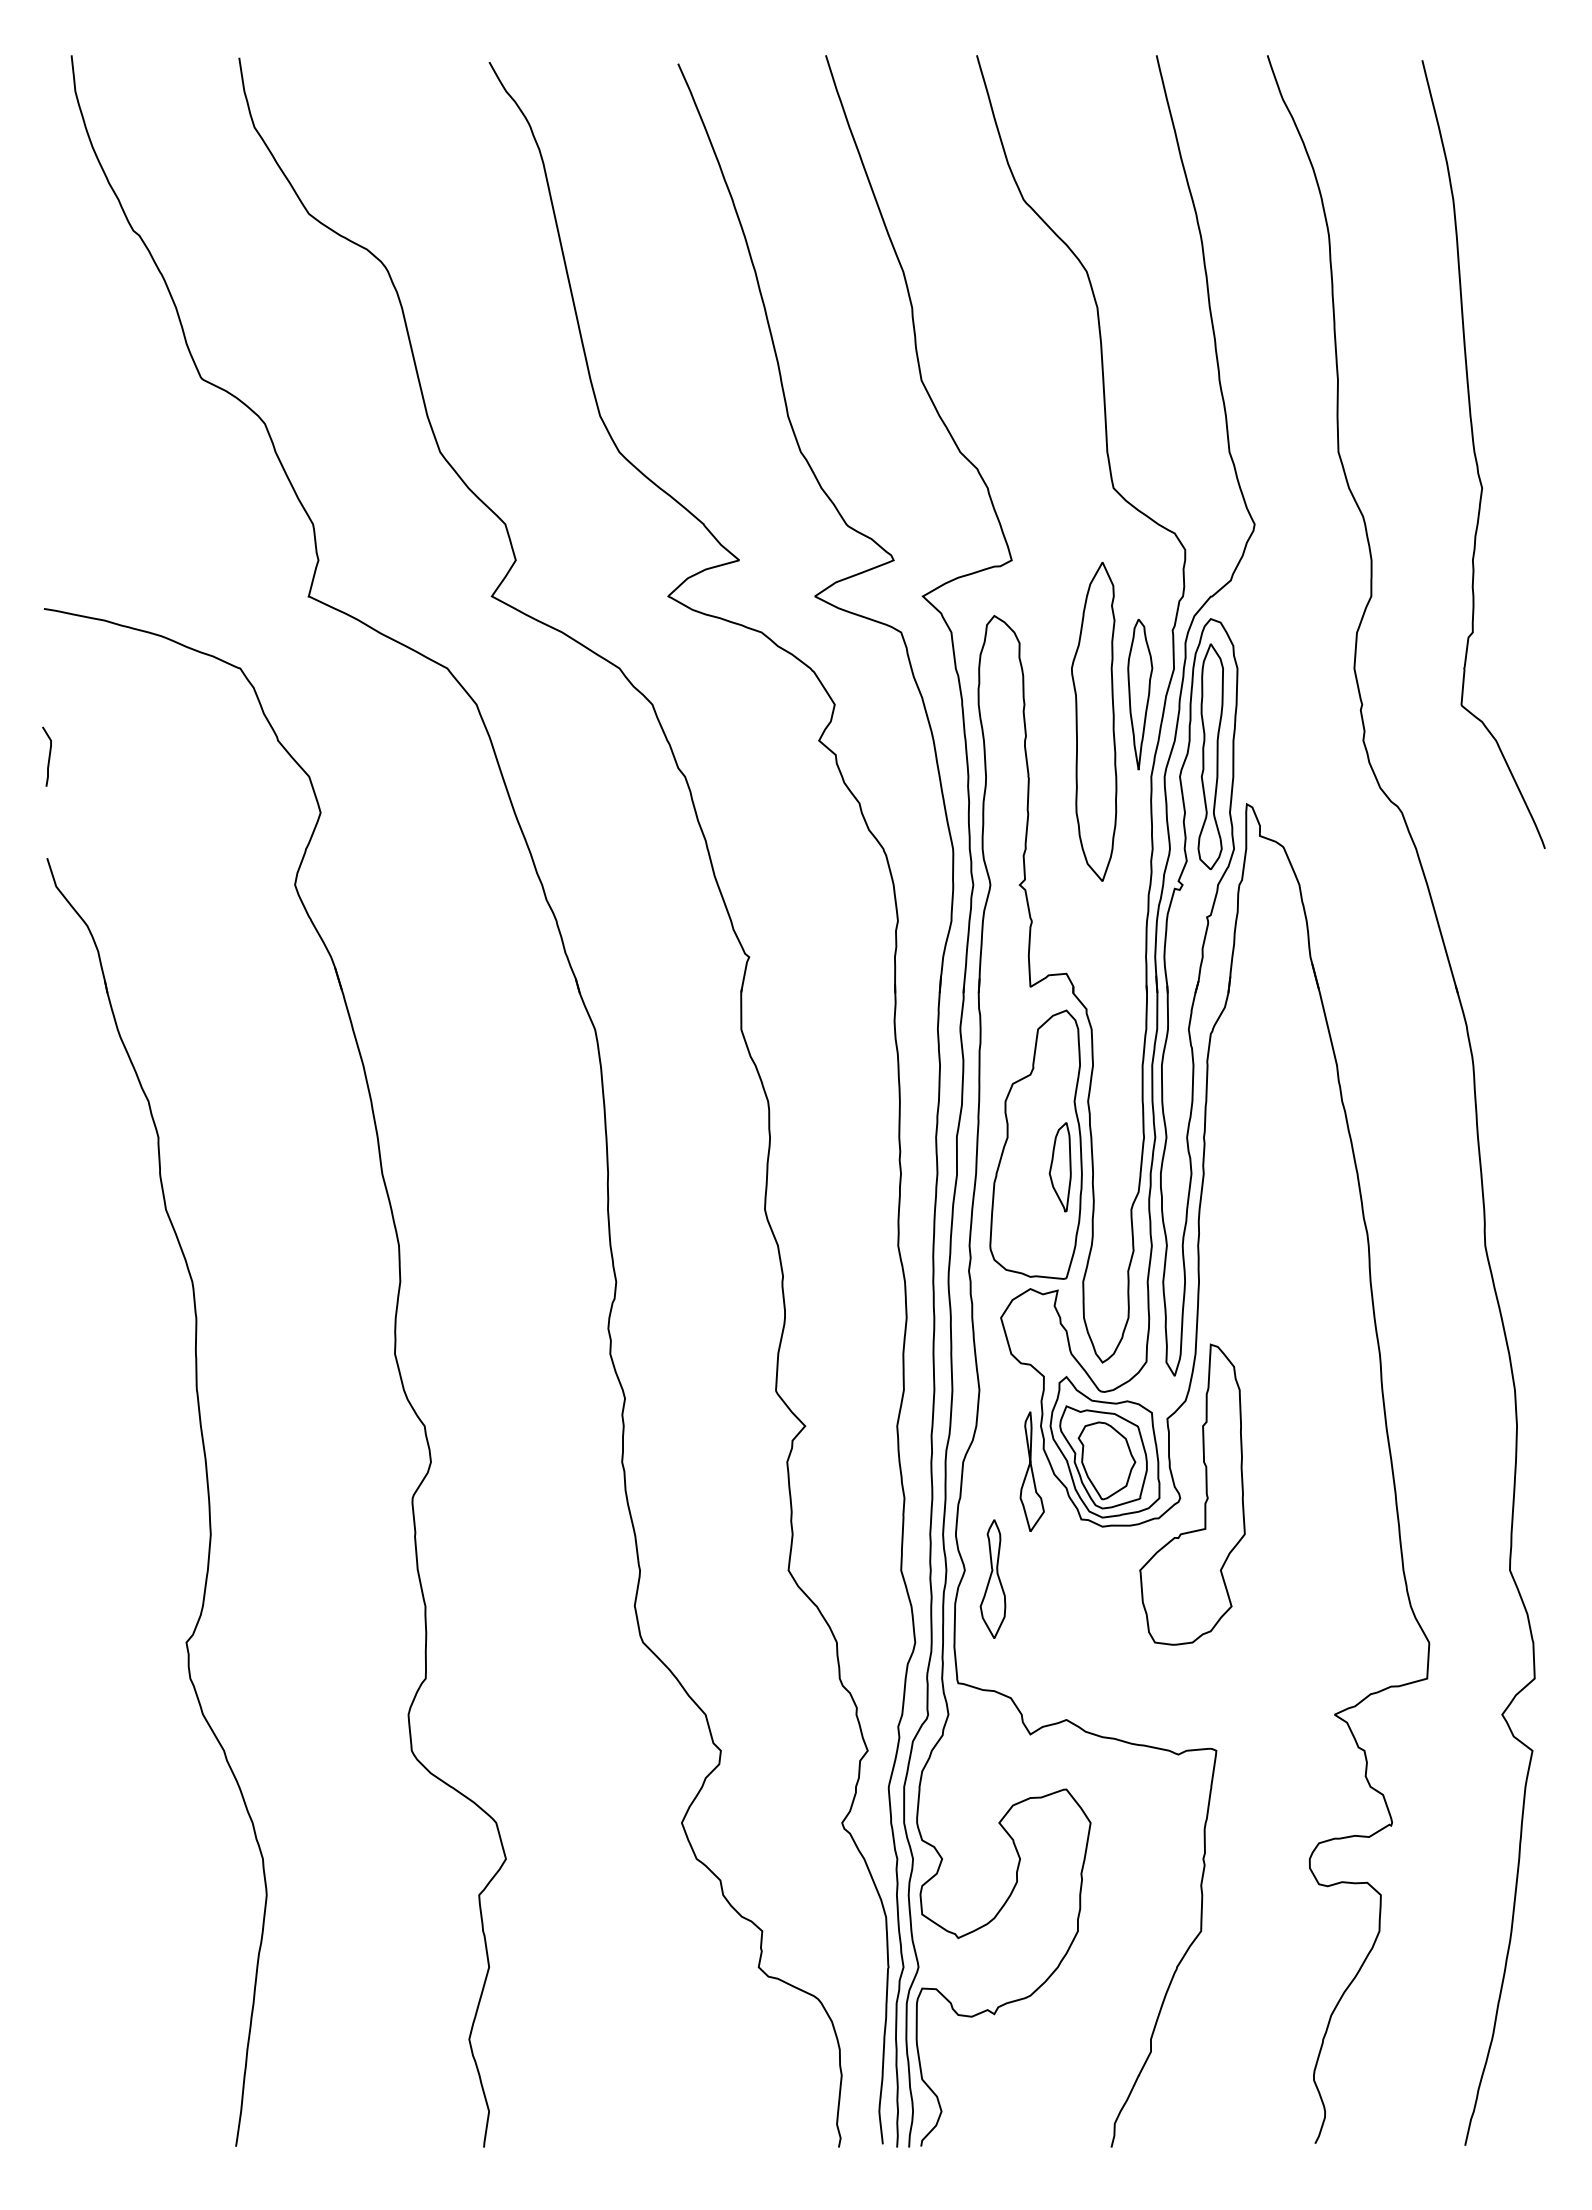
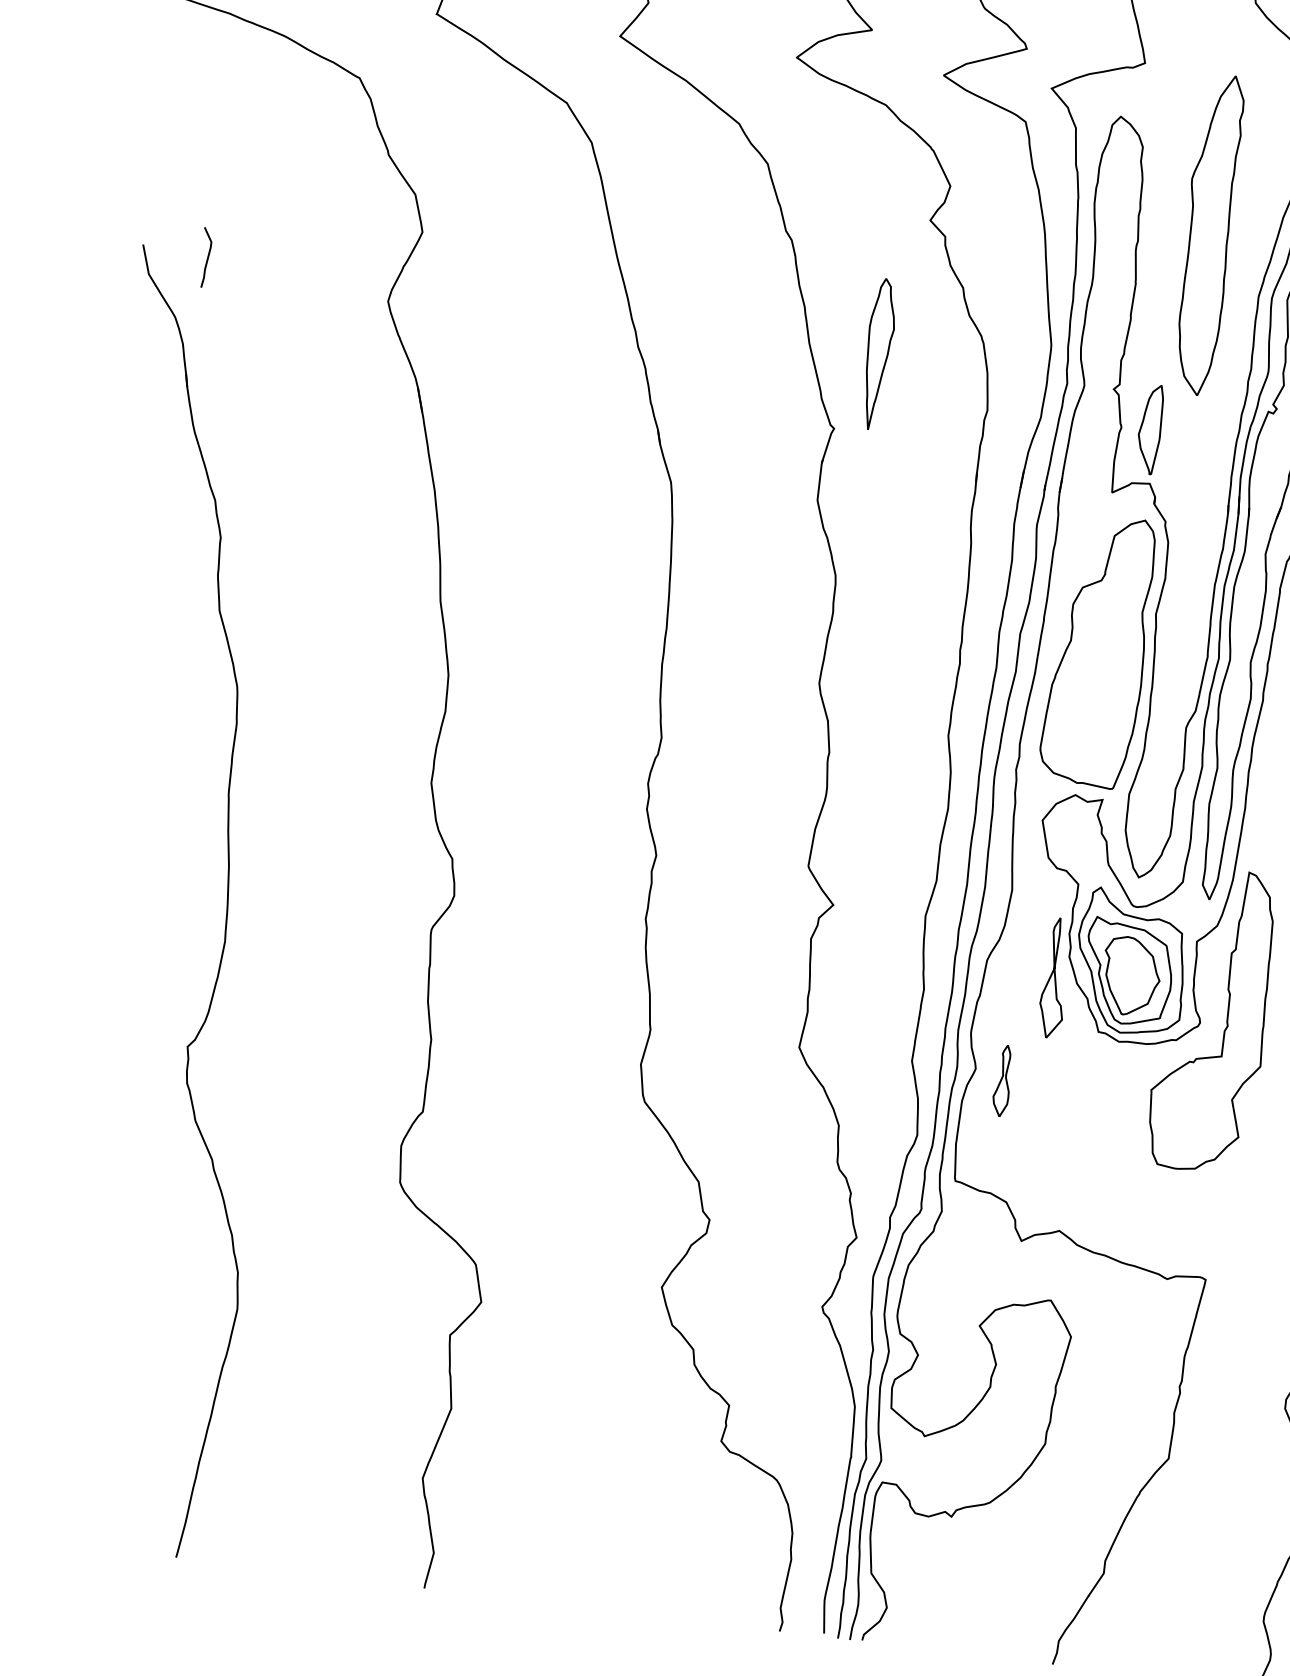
part: (1140, 694) -> (878, 354), moved
curve: (48, 756) -> (206, 257), moved
part: (1059, 1167) -> (1149, 429), moved
part: (992, 1578) -> (1002, 1080), size x0.6

